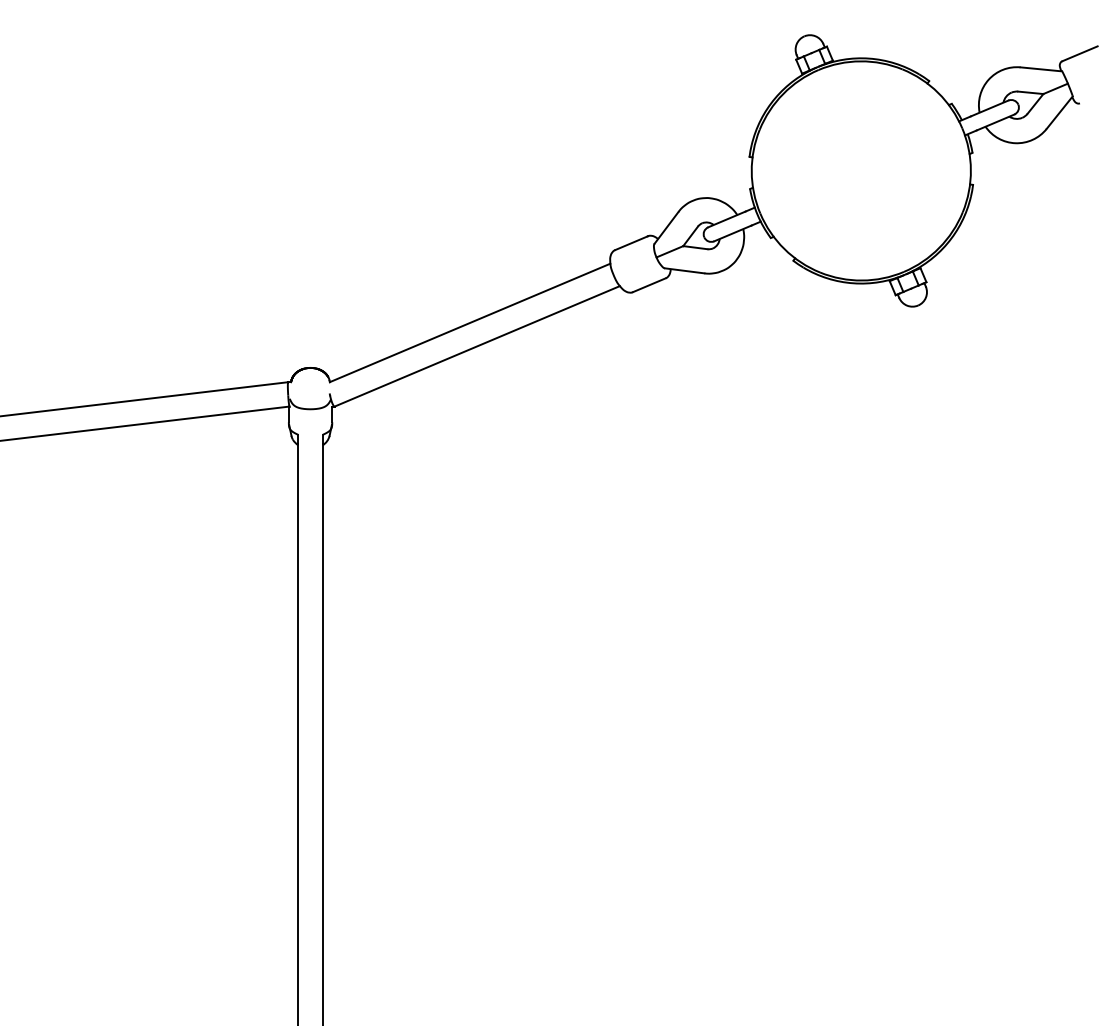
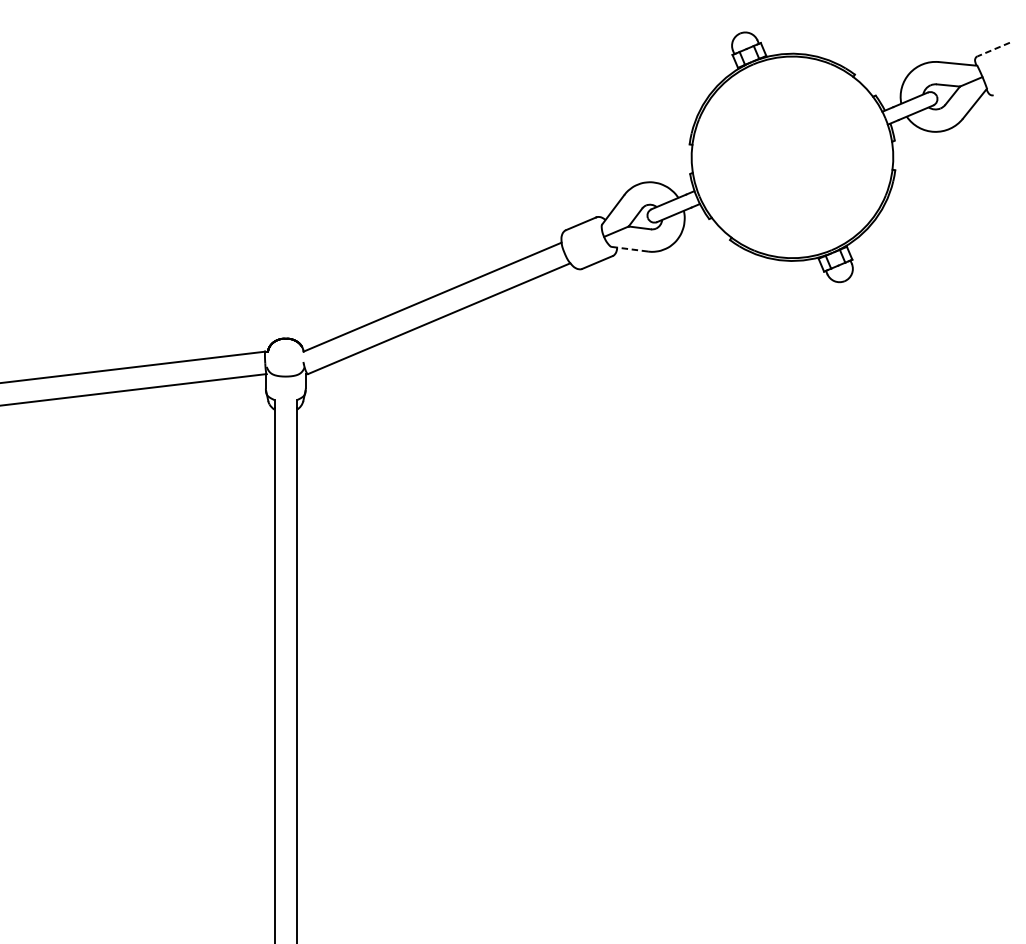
line: (1079, 53) -> (993, 49), solid -> dashed
line: (684, 270) -> (629, 248), solid -> dashed

